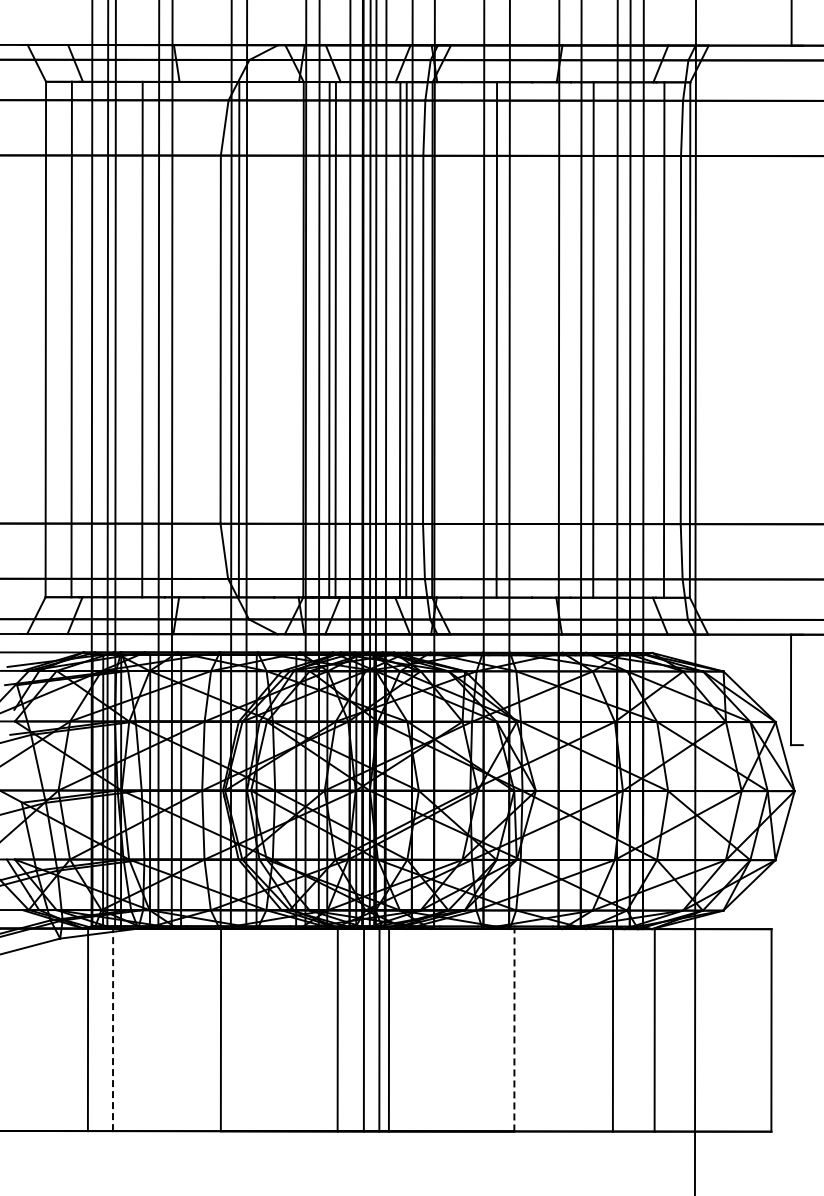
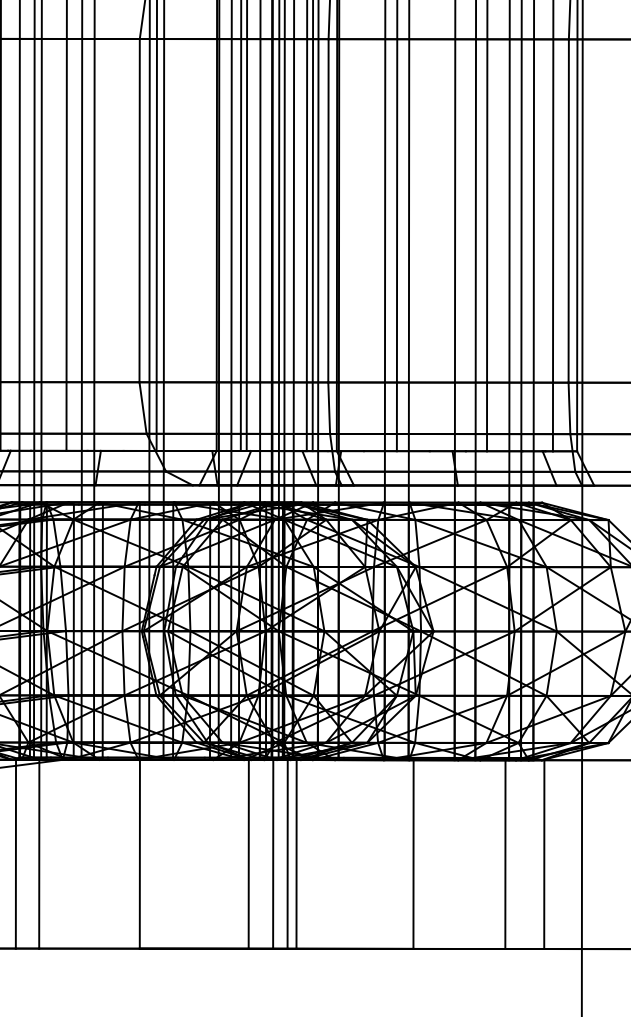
line: (113, 1029) -> (39, 853), dashed -> solid
line: (514, 1029) -> (413, 853), dashed -> solid

